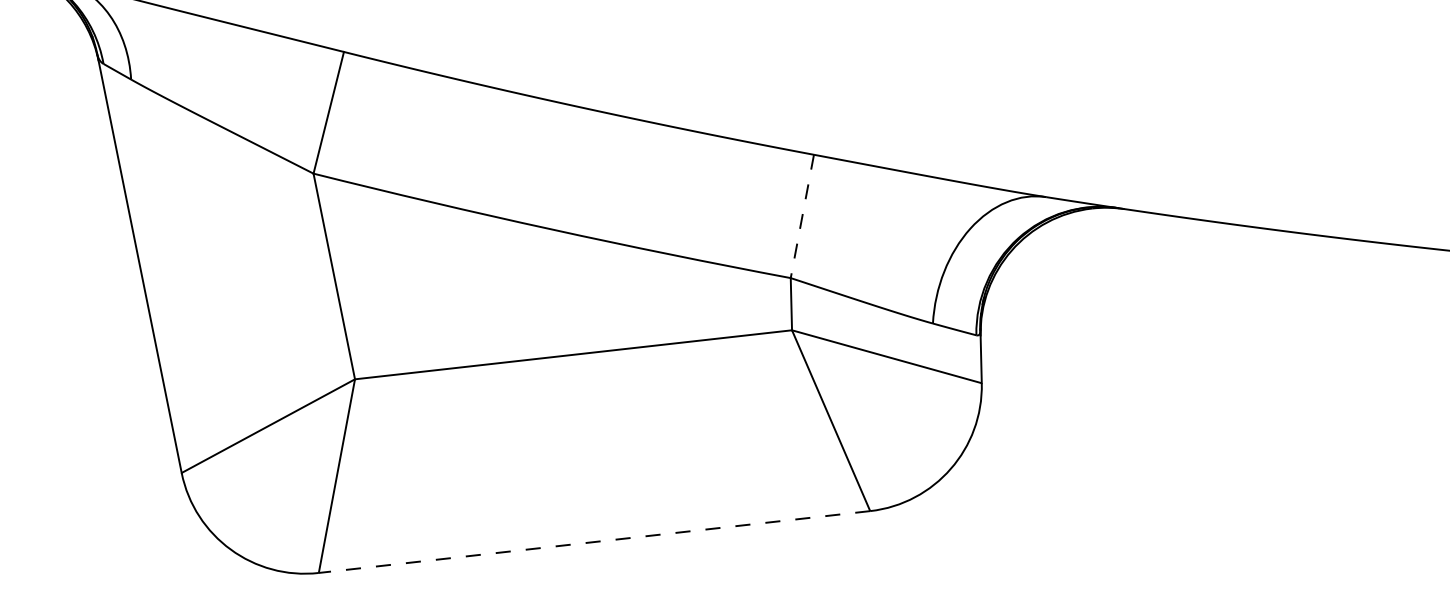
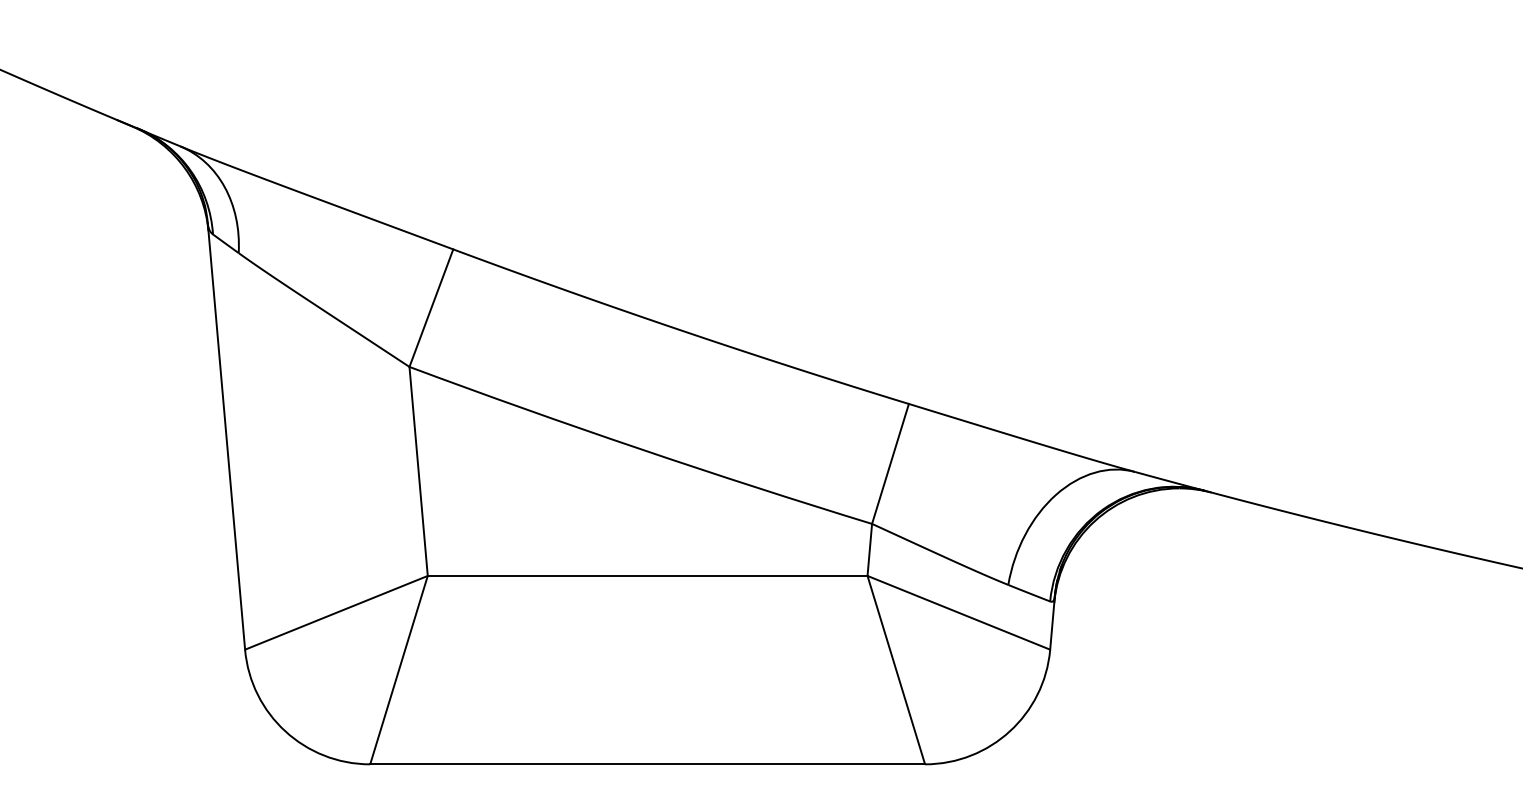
line: (802, 216) -> (890, 463), dashed -> solid
line: (594, 542) -> (647, 764), dashed -> solid

